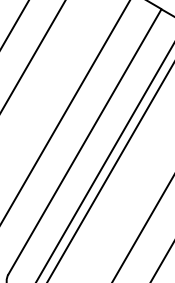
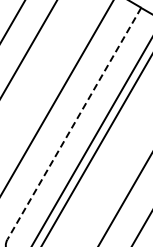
line: (85, 141) -> (74, 123), solid -> dashed

